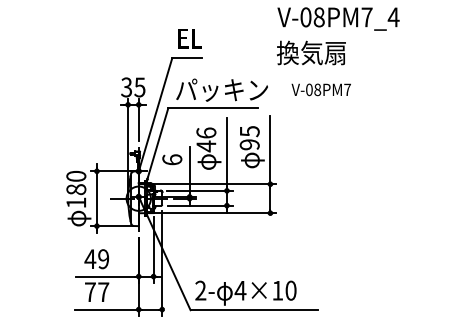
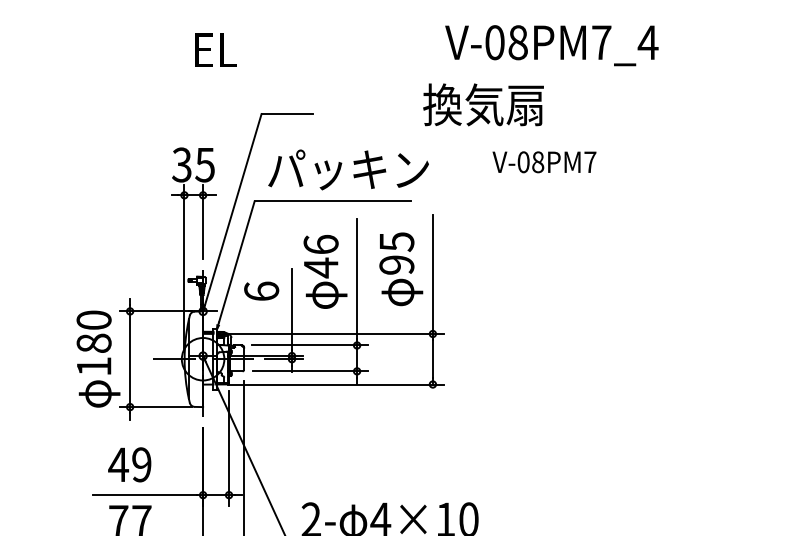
text: (189, 38) -> (214, 49), moved
text: (311, 52) -> (483, 103), moved
text: (320, 89) -> (543, 161), moved

